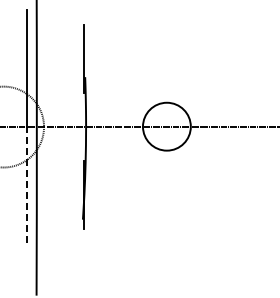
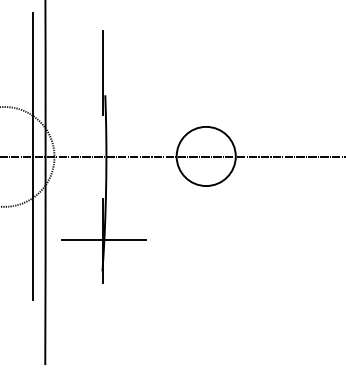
line: (26, 184) -> (32, 227), dashed -> solid
line: (83, 194) -> (103, 240), added

